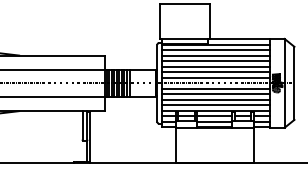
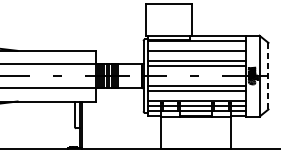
line: (215, 50) -> (196, 46), removed
line: (215, 61) -> (196, 56), removed
line: (215, 77) -> (196, 70), removed
line: (294, 83) -> (268, 76), solid -> dashed
line: (215, 88) -> (196, 80), removed
line: (215, 105) -> (196, 96), removed

